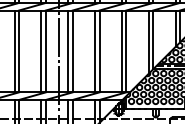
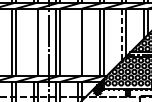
line: (148, 42) -> (121, 35), solid -> dashed
line: (41, 51) -> (34, 42), removed
line: (95, 51) -> (78, 42), removed

